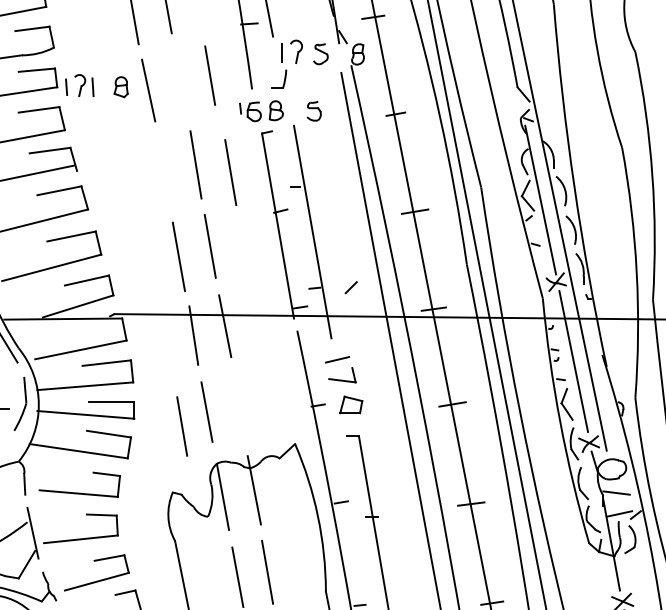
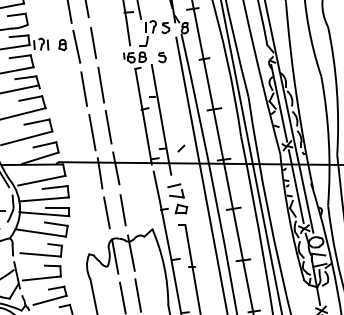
line: (210, 76) -> (93, 43), moved
line: (229, 171) -> (83, 88), moved
line: (180, 427) -> (122, 210), moved

